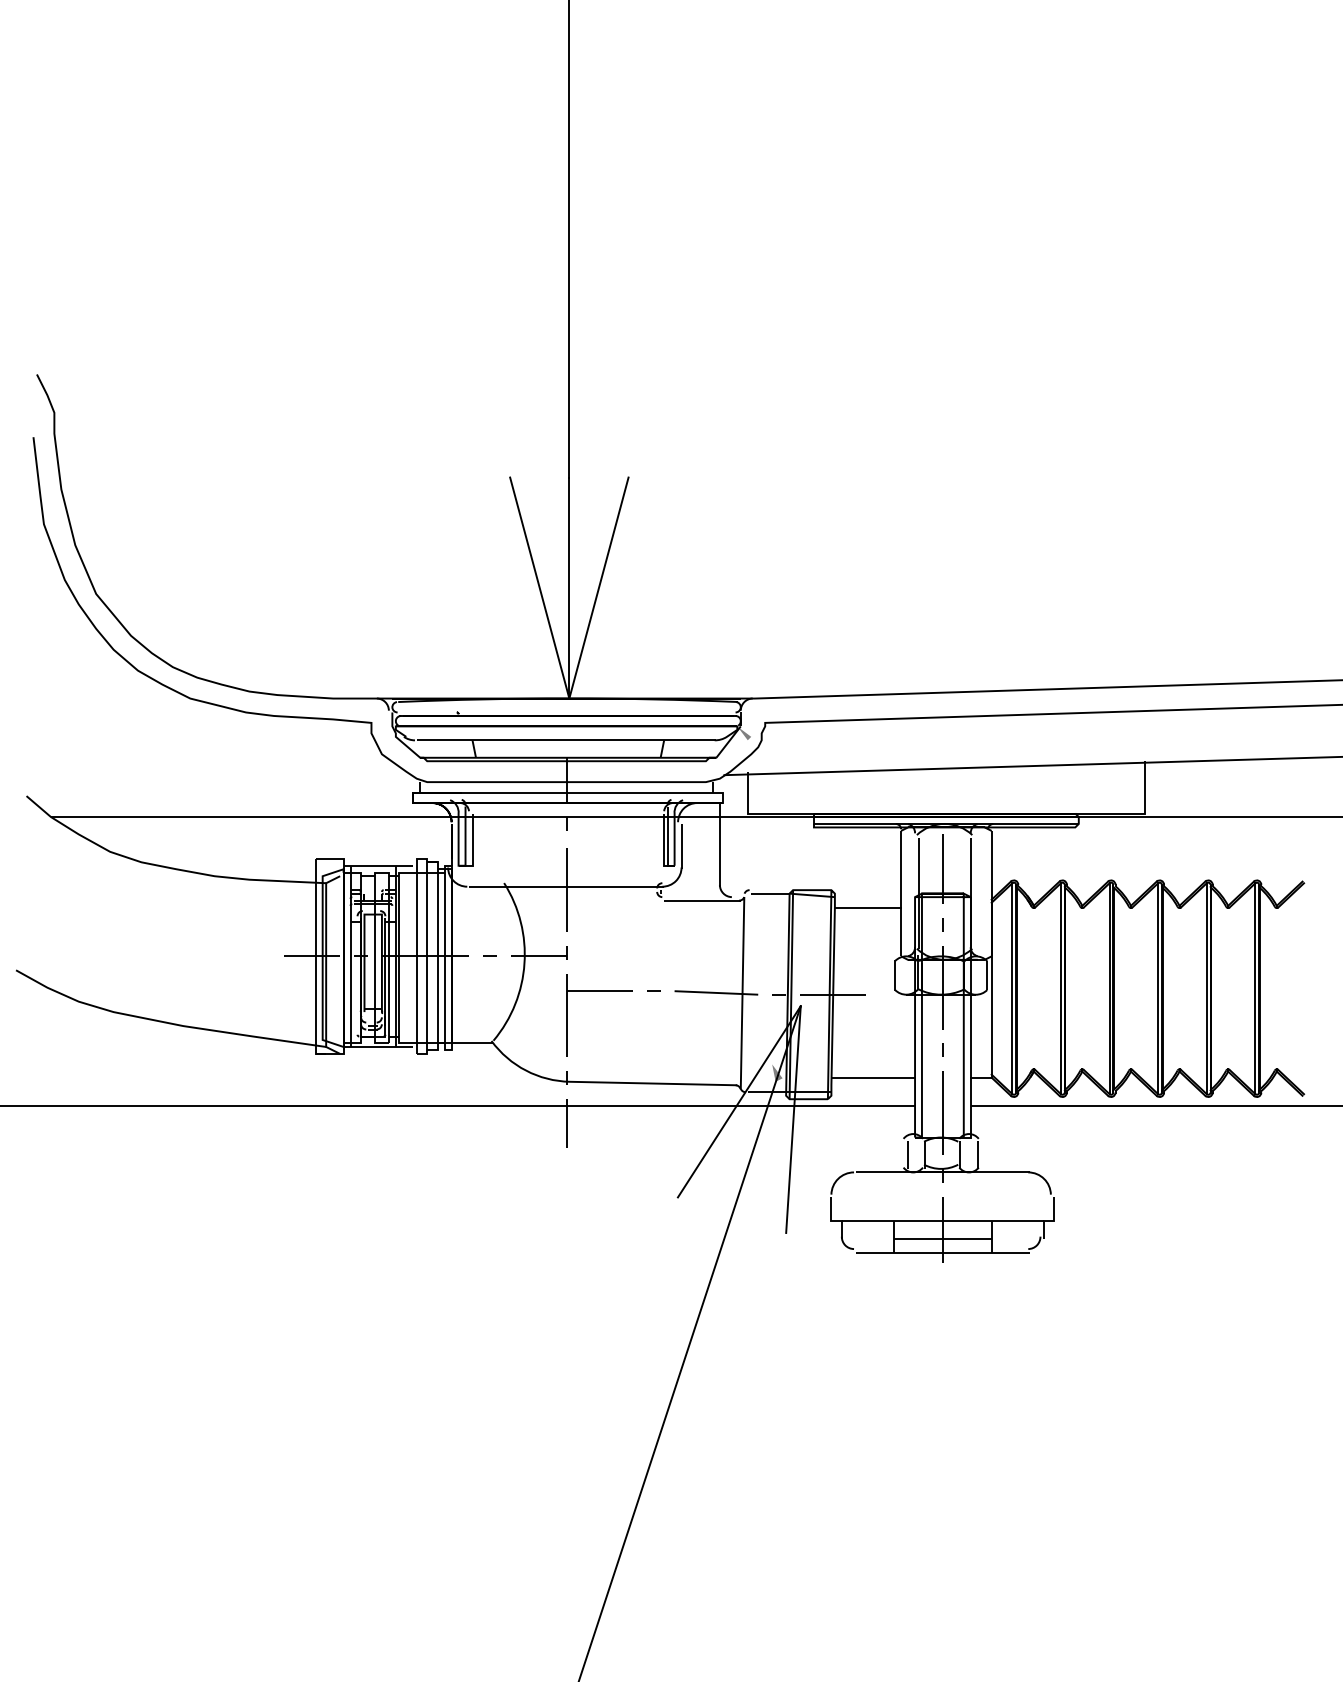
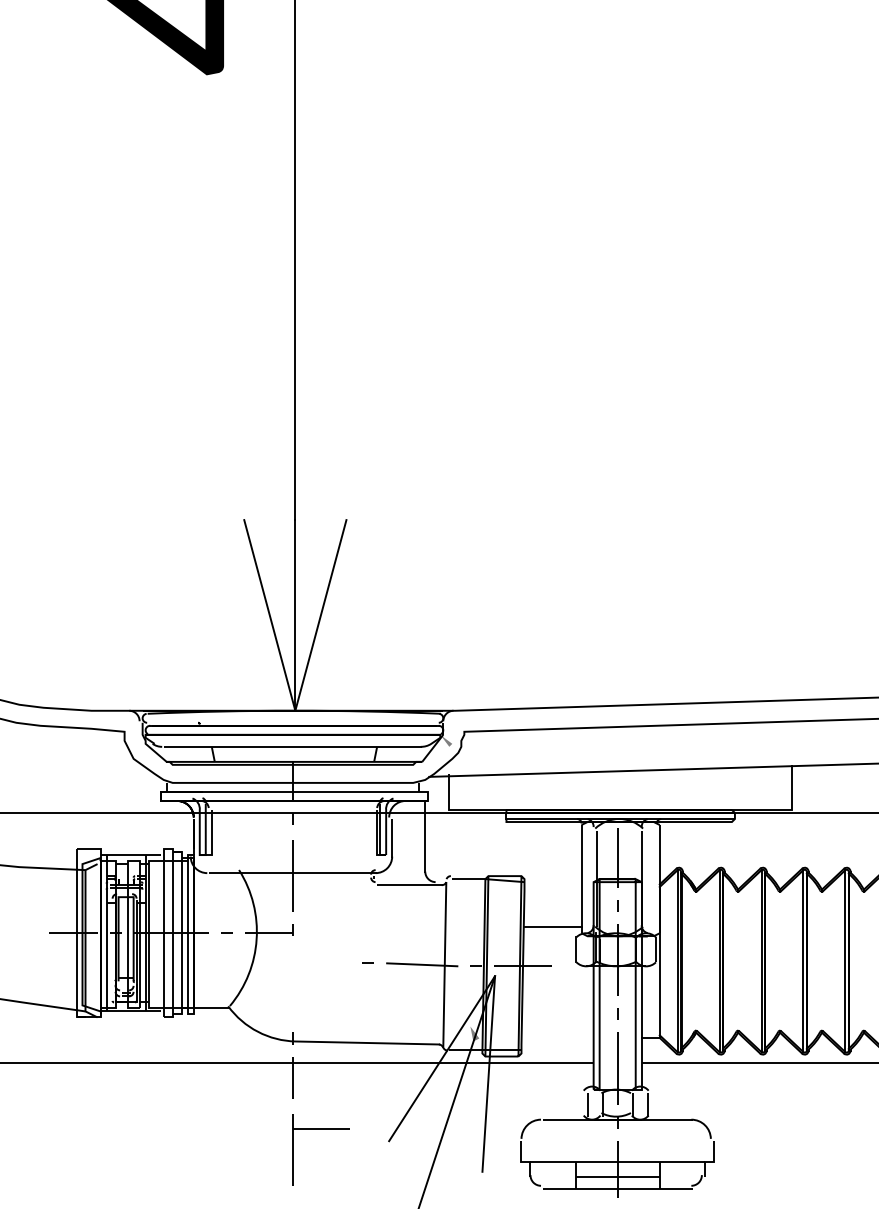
line: (868, 907) -> (553, 927), moved
part: (599, 991) -> (321, 1129), moved
line: (873, 1078) -> (557, 1038), removed

